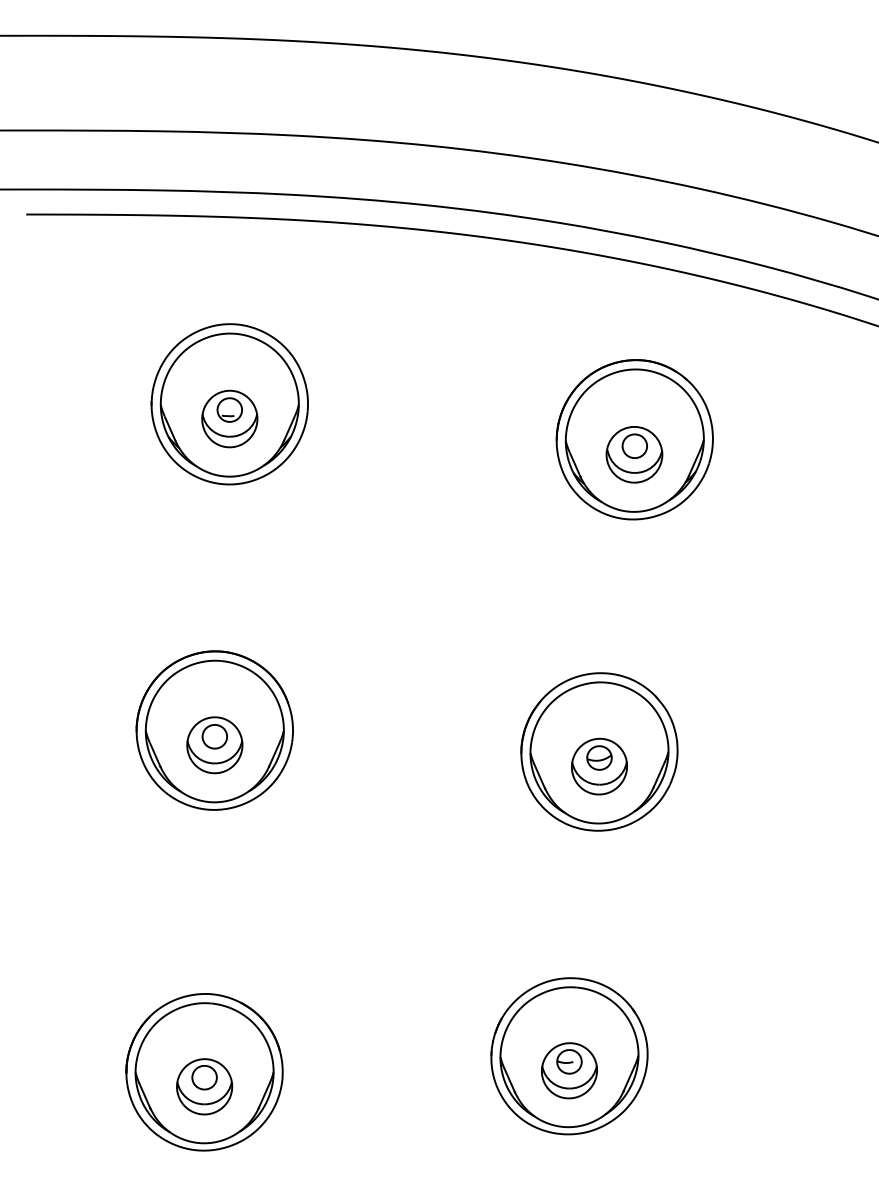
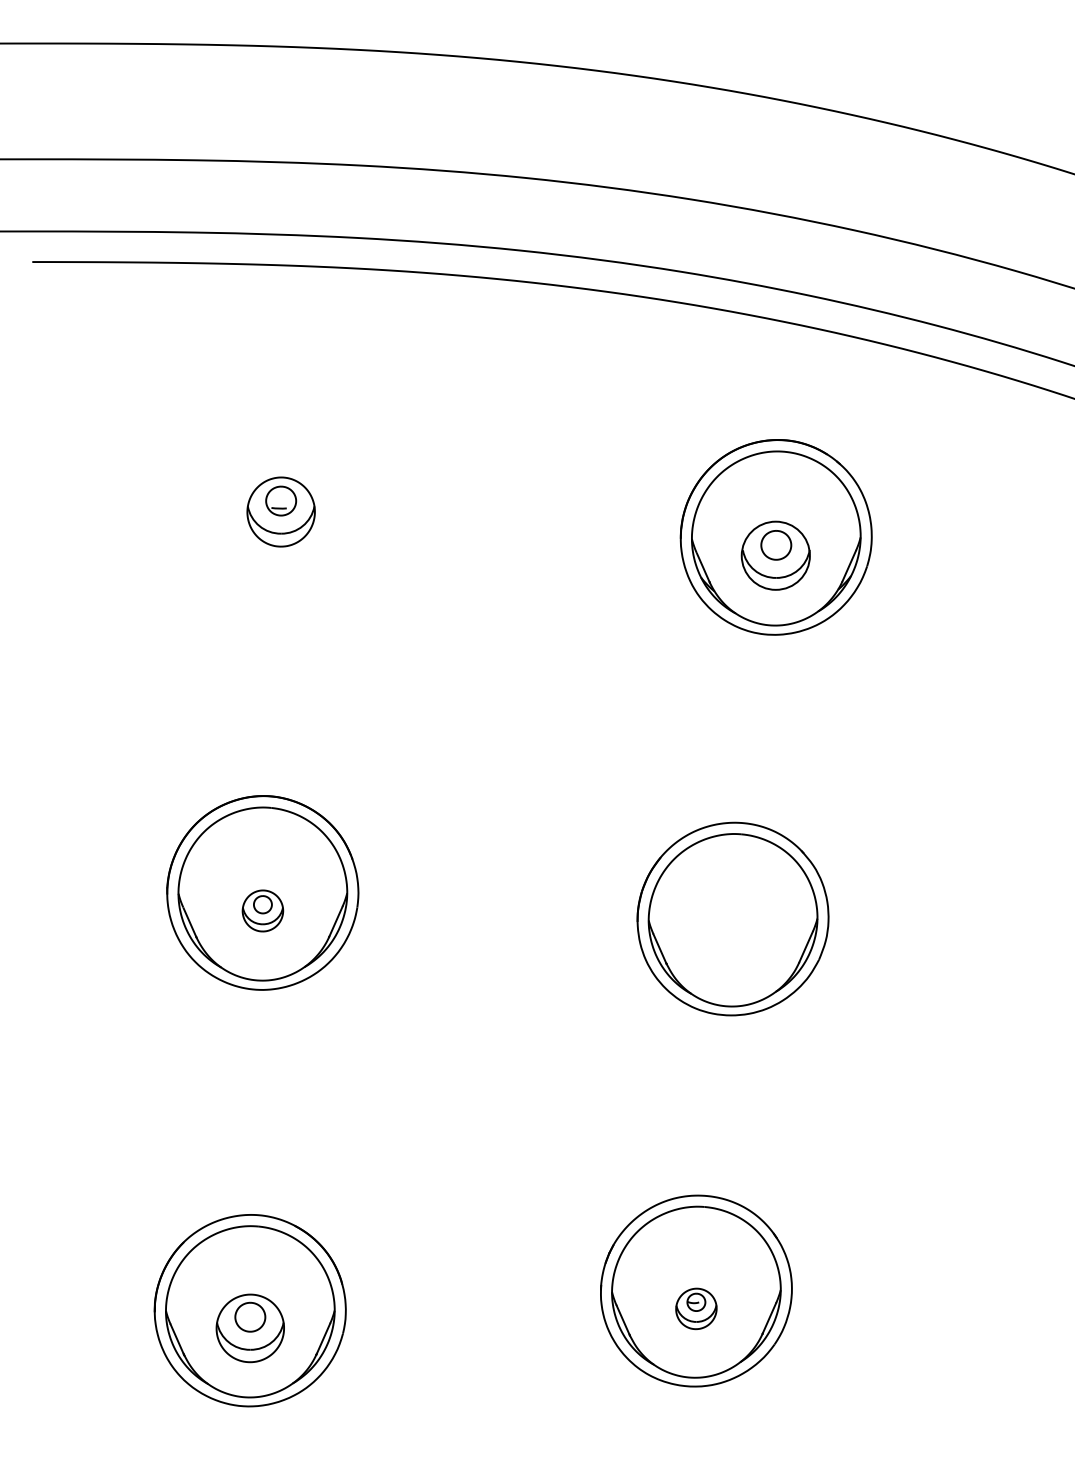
part: (229, 404) -> (280, 494), removed
part: (214, 745) -> (262, 911), size x0.6
part: (599, 766) -> (733, 936), removed
part: (569, 1070) -> (696, 1308), size x0.6

